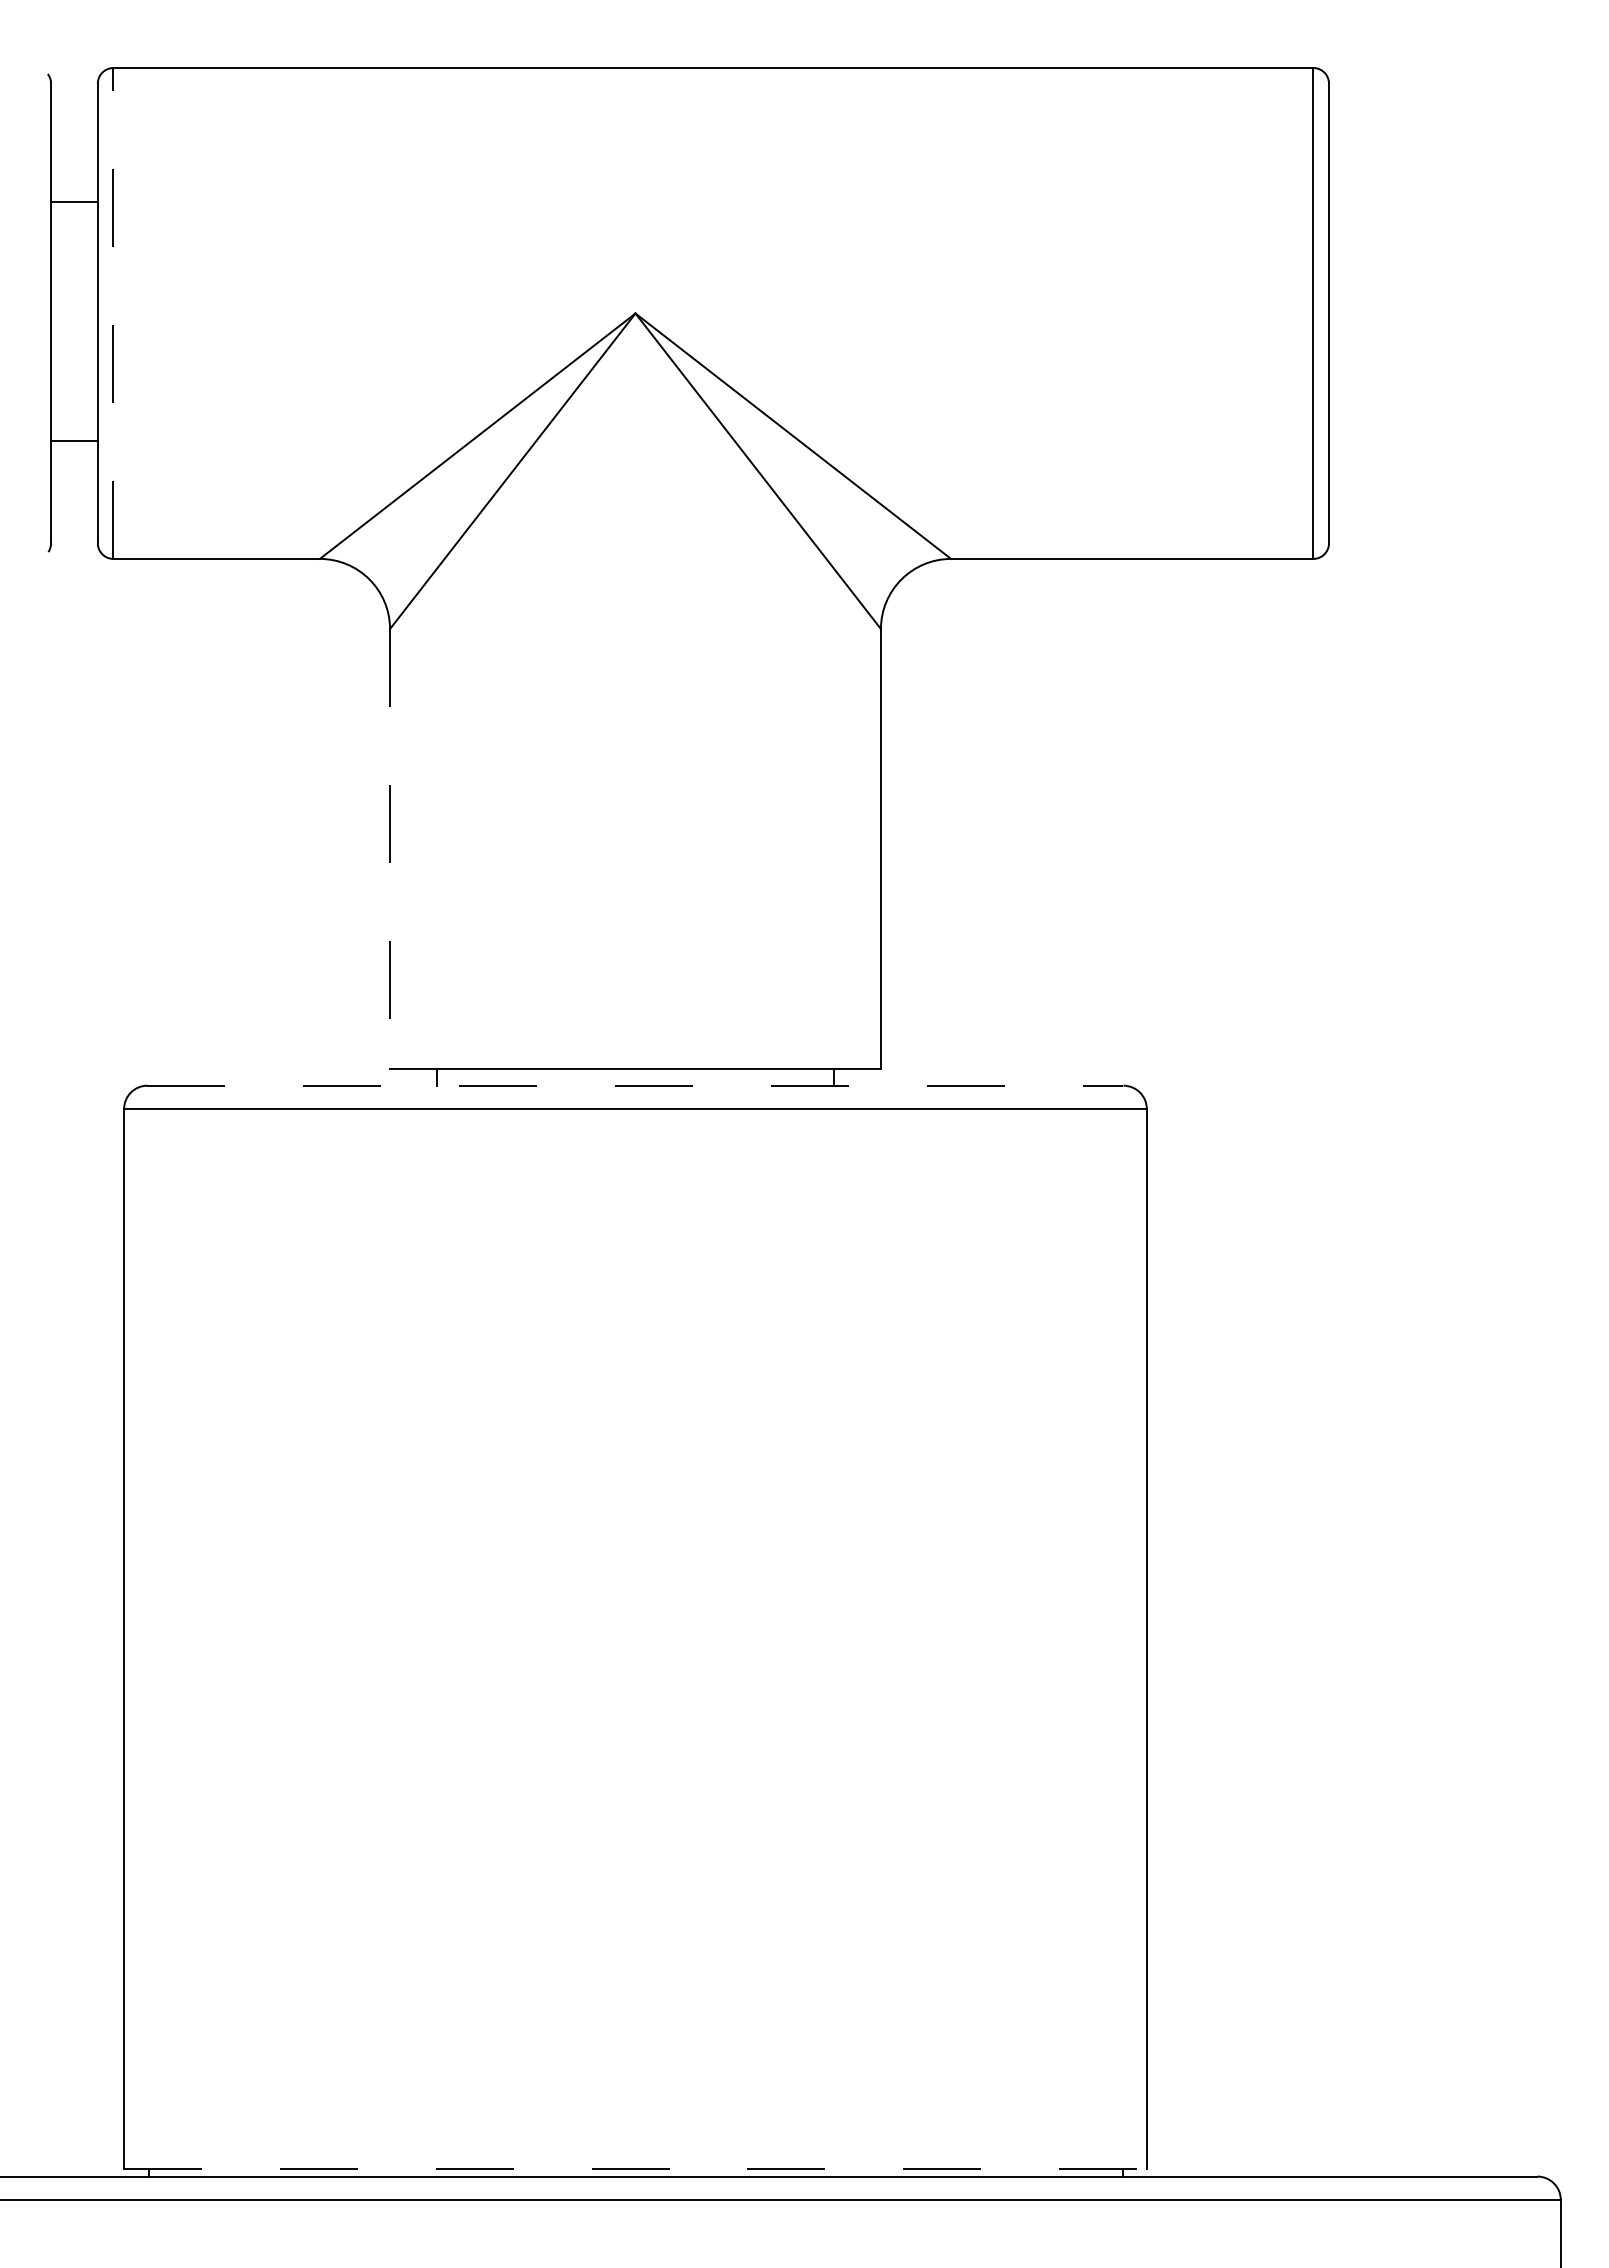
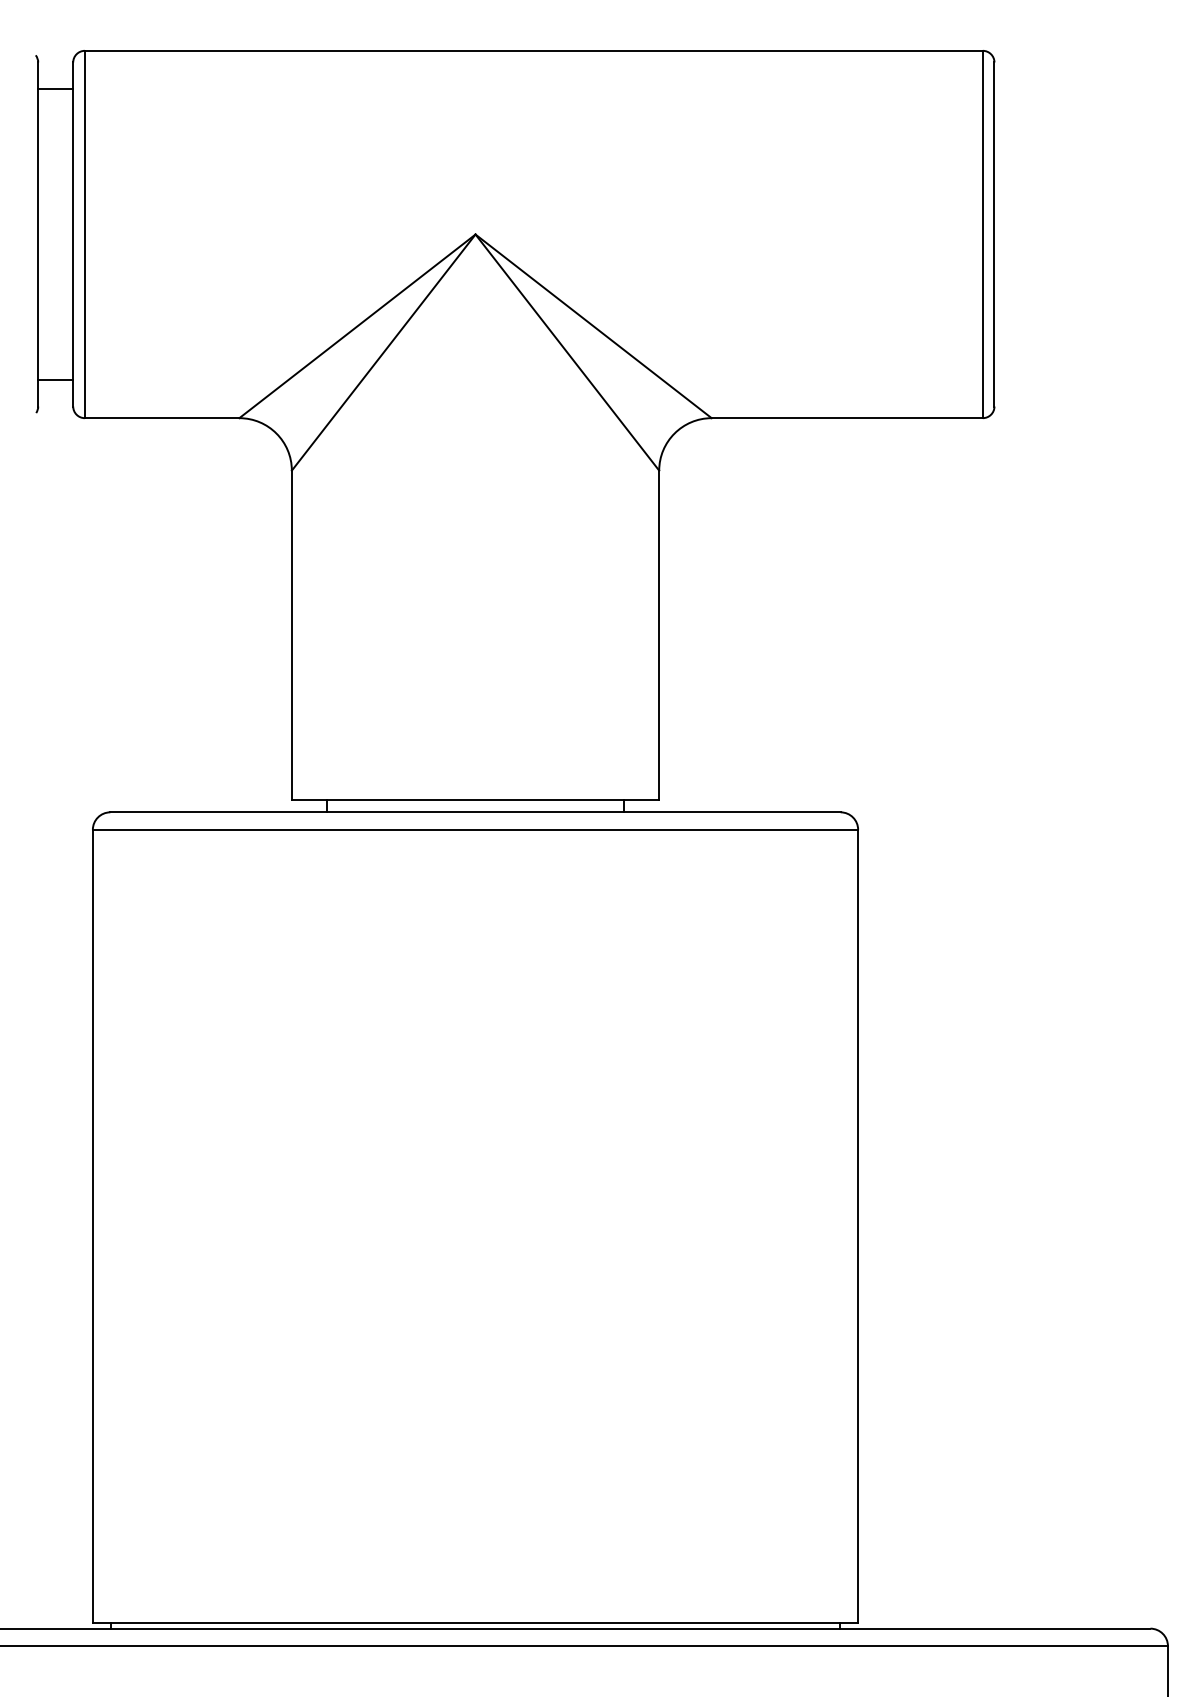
line: (74, 201) -> (55, 88), moved
line: (113, 312) -> (84, 233), dashed -> solid
line: (74, 441) -> (55, 380), moved
line: (390, 849) -> (292, 635), dashed -> solid
line: (635, 1085) -> (475, 812), dashed -> solid
line: (635, 2168) -> (475, 1622), dashed -> solid

